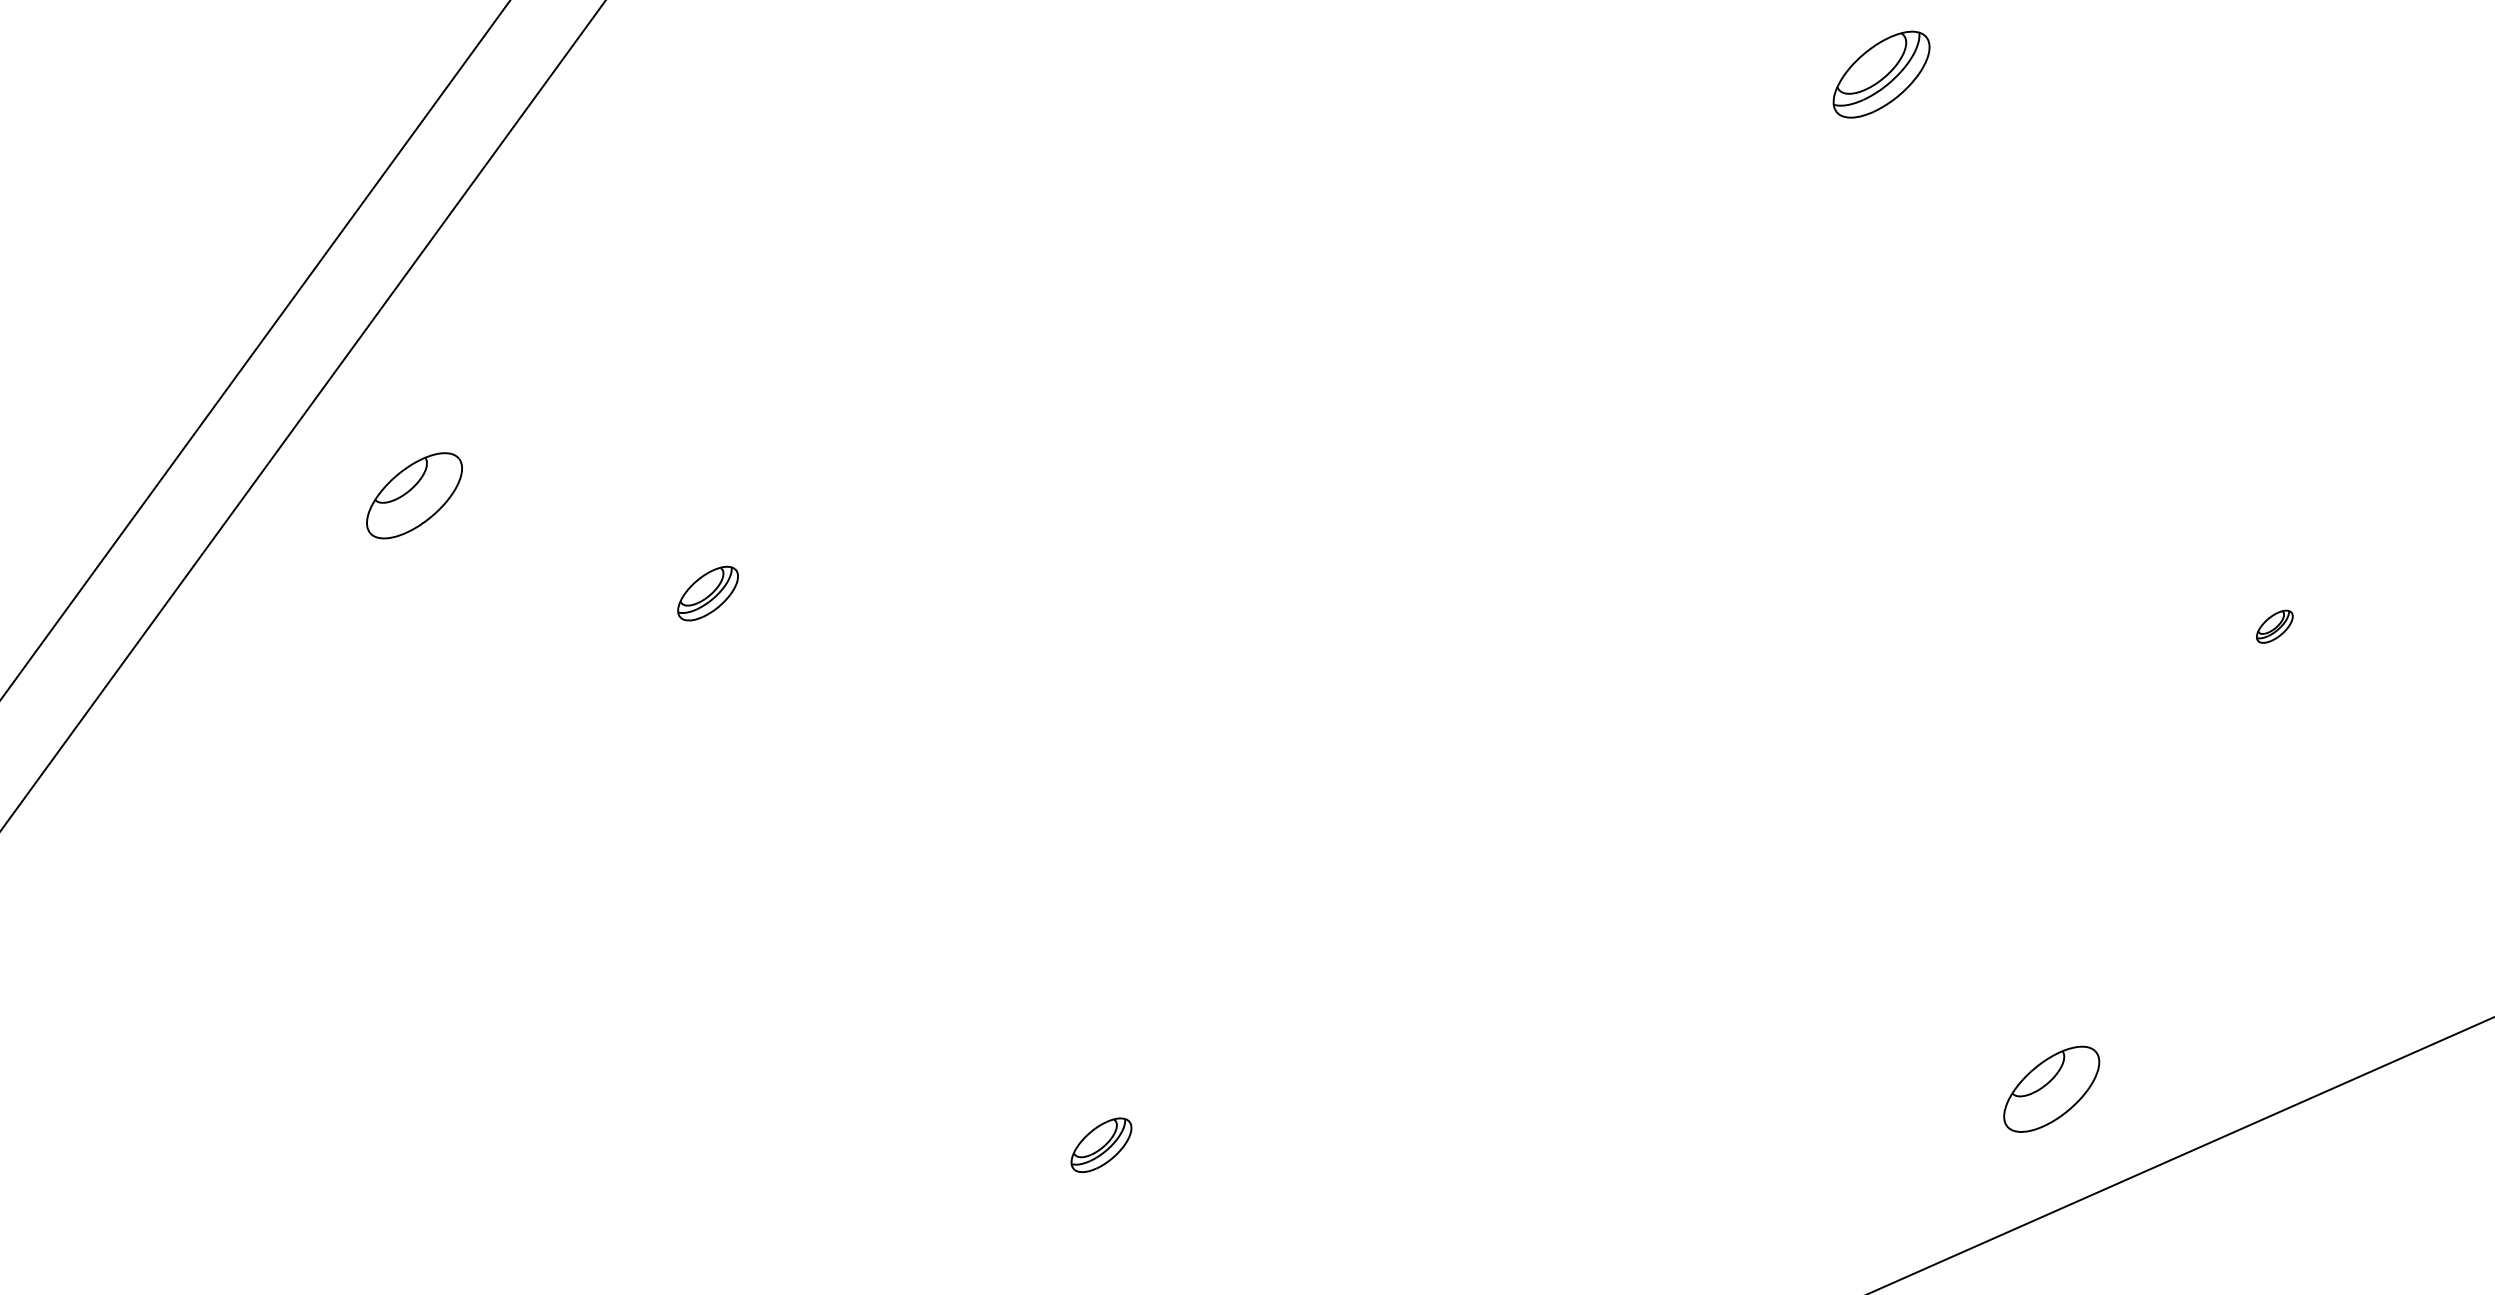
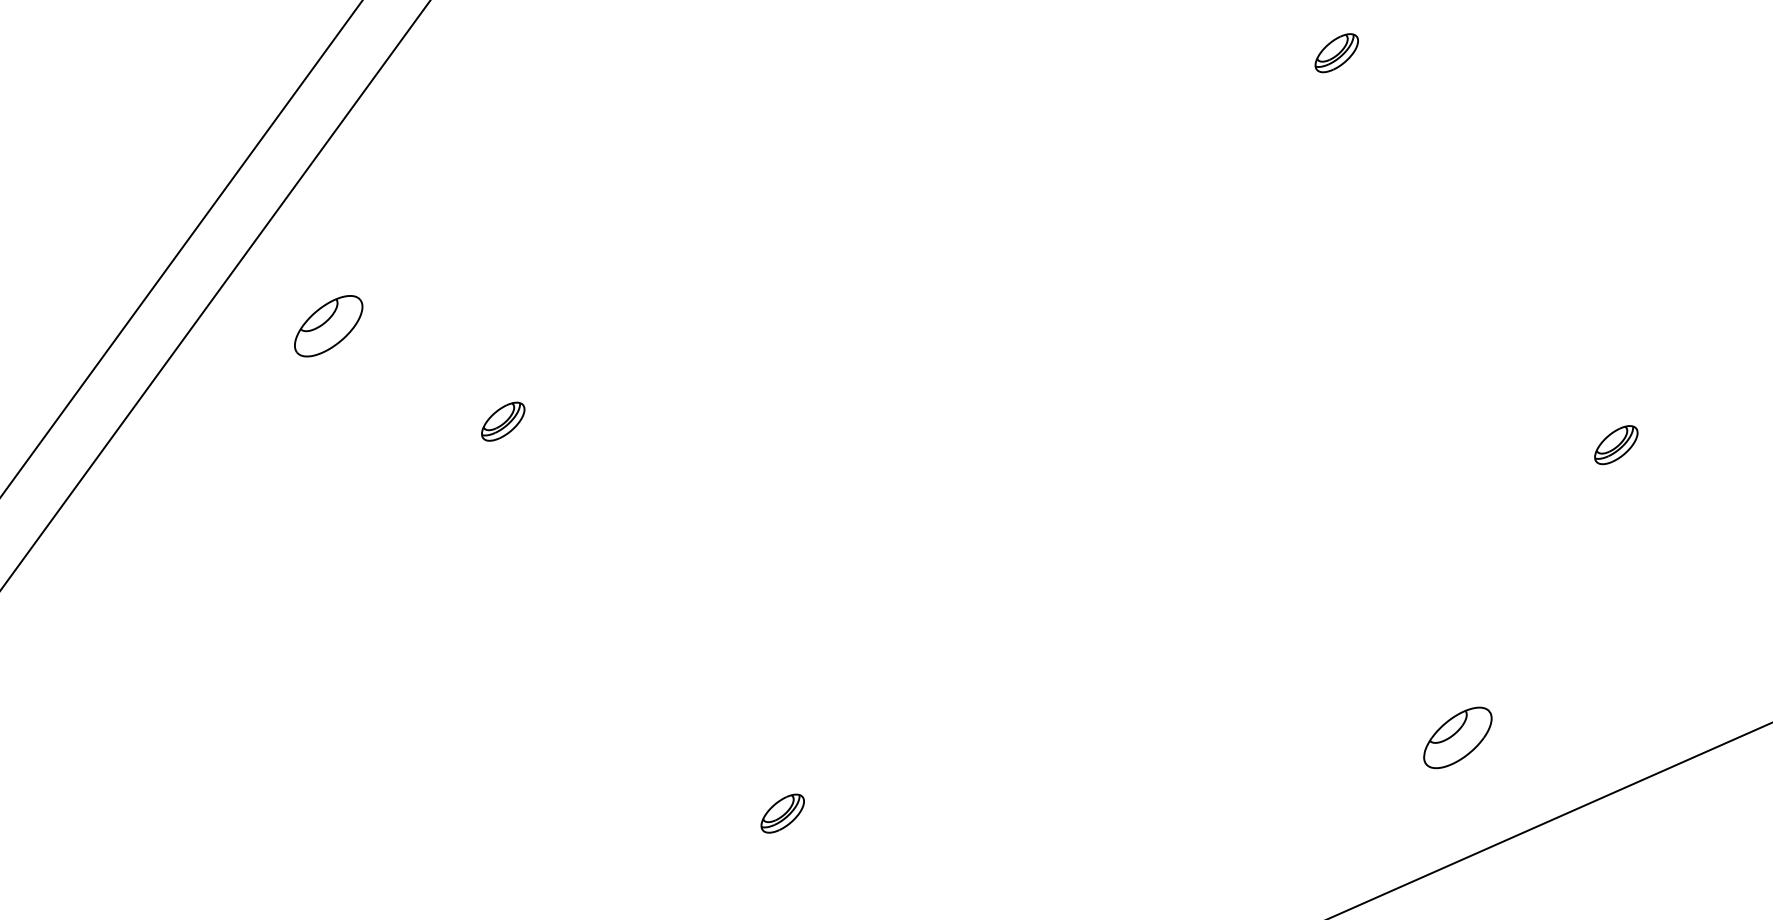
part: (1880, 75) -> (1336, 53), size x0.62
part: (414, 496) -> (328, 326), moved
part: (2274, 627) -> (1616, 445), size x1.67
part: (2051, 1088) -> (1457, 737), moved

